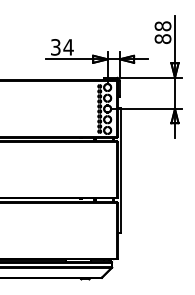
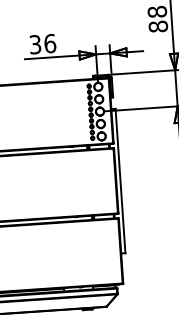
text: (68, 47) -> (50, 43), 34 -> 36

